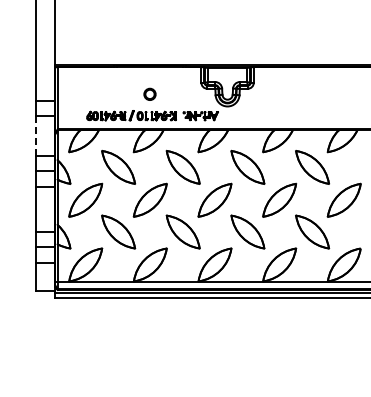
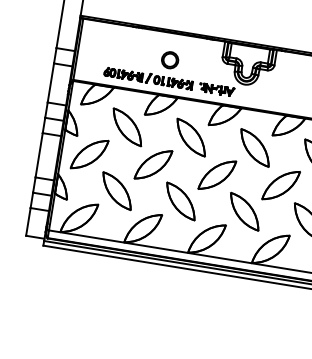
circle: (149, 94) -> (169, 60), size x1.43
line: (35, 135) -> (50, 82), dashed -> solid

